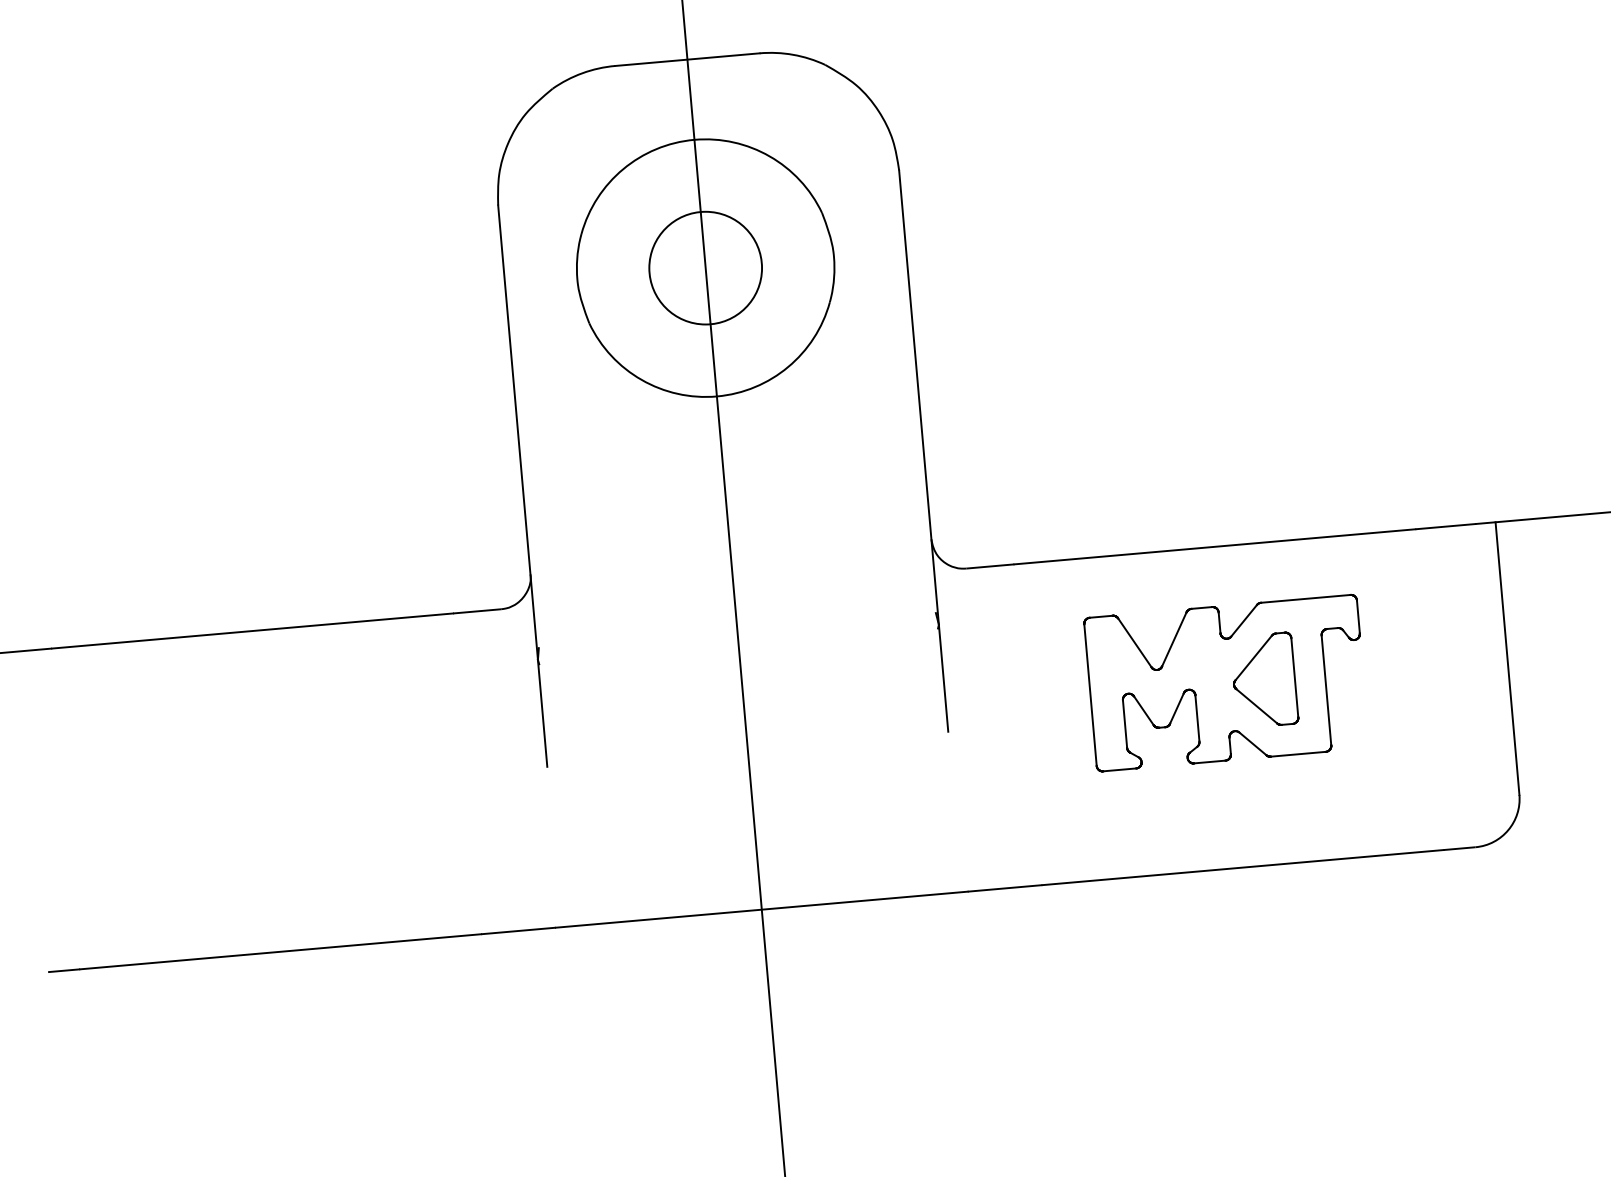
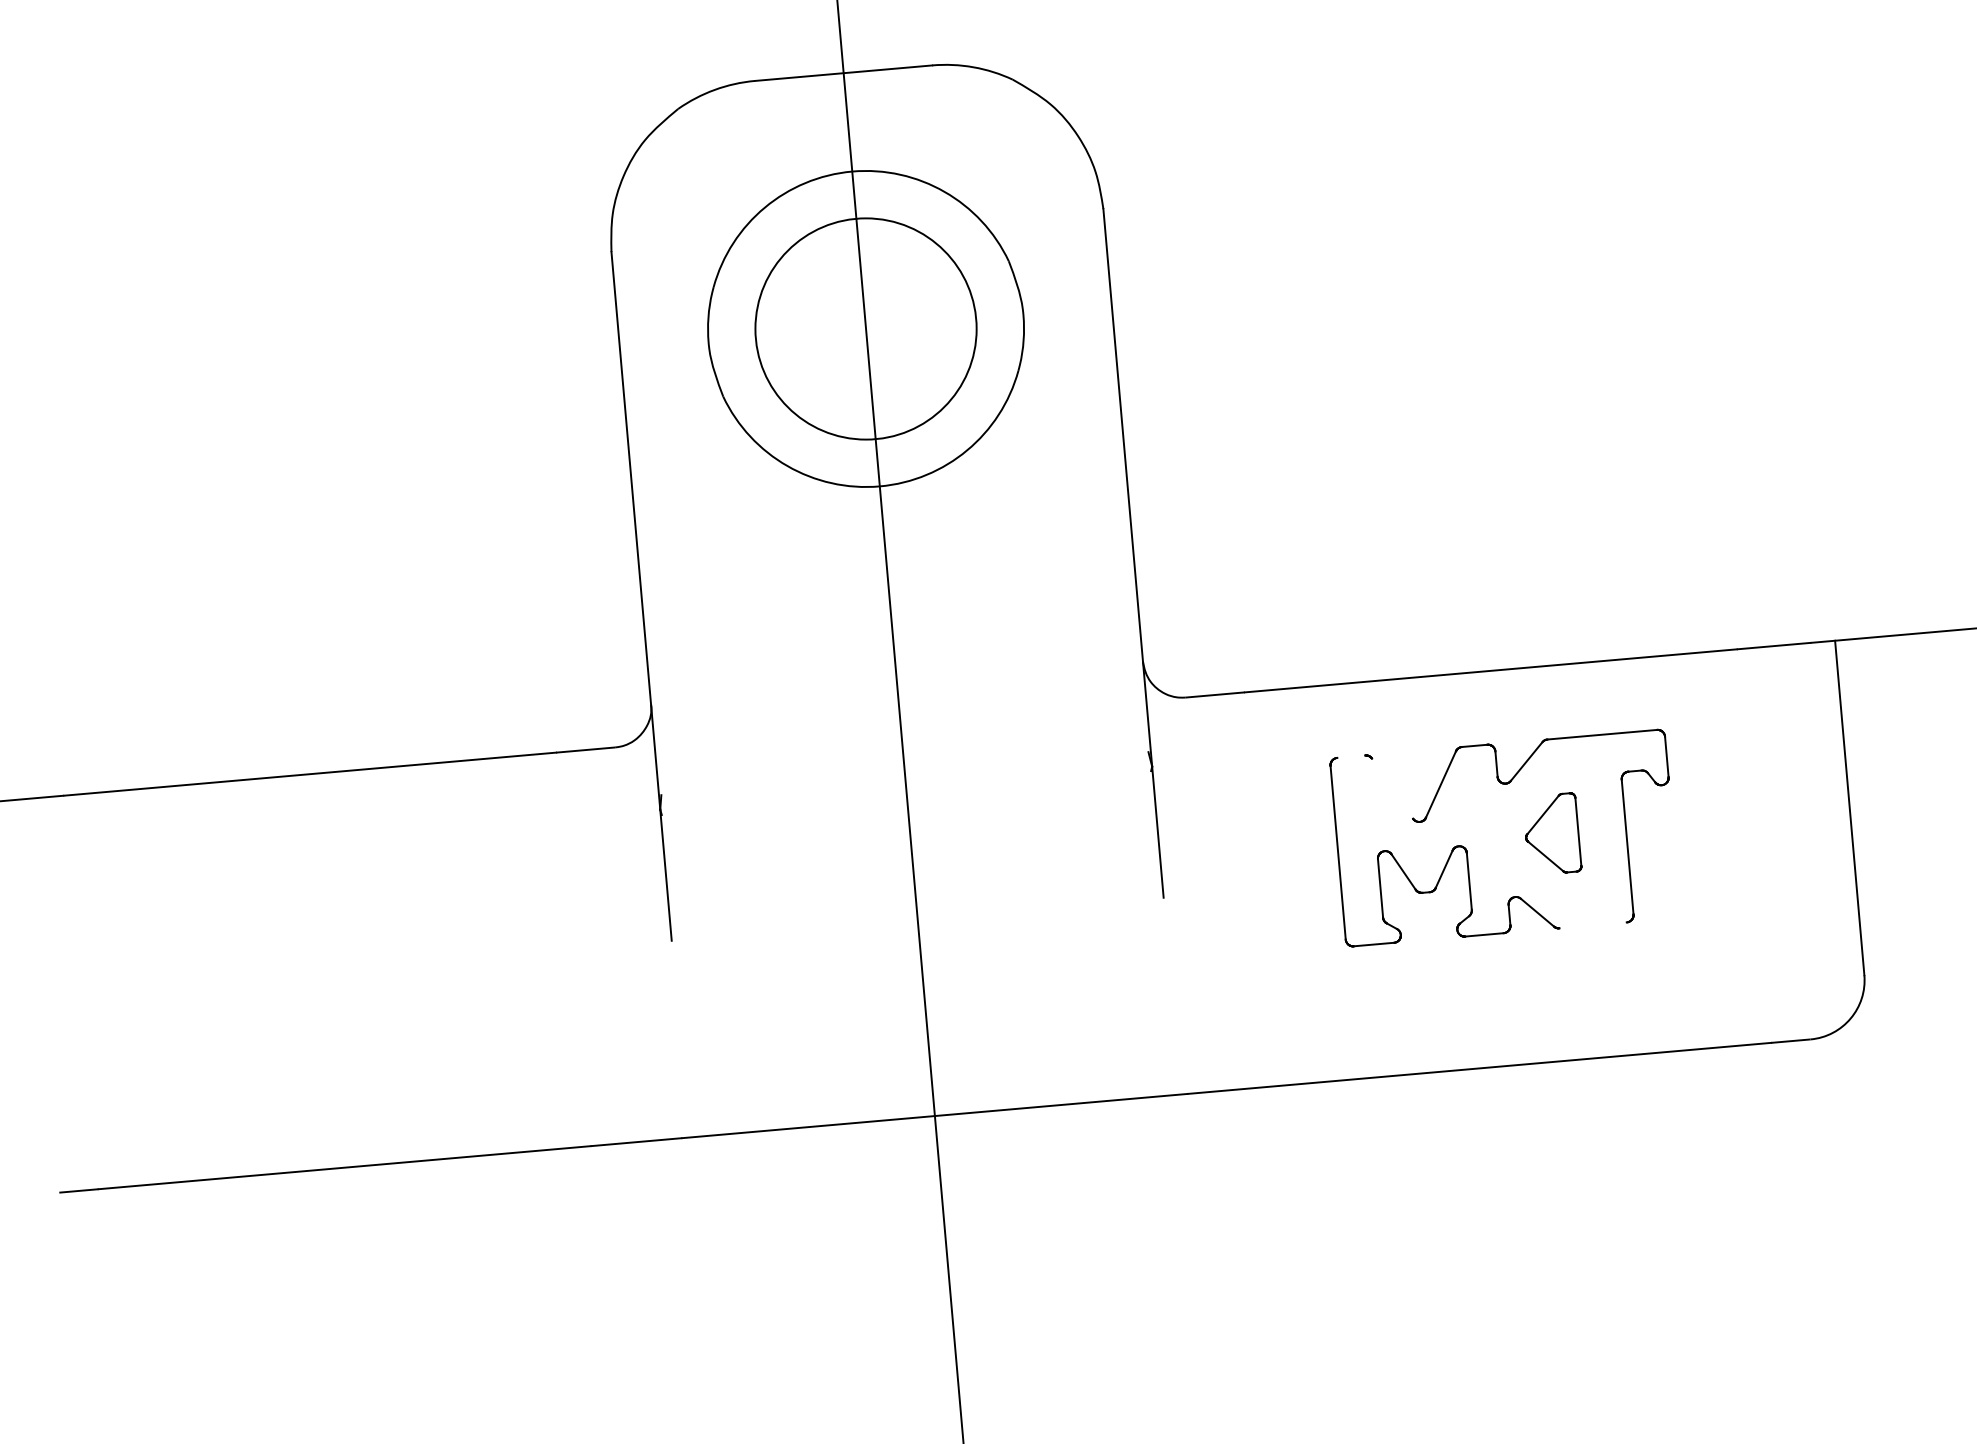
circle: (705, 267) -> (865, 328), size x1.6
line: (1101, 616) -> (1351, 756), removed
line: (1134, 642) -> (1392, 788), removed
part: (1266, 678) -> (1553, 832), size x0.7
line: (1297, 754) -> (1592, 925), removed

